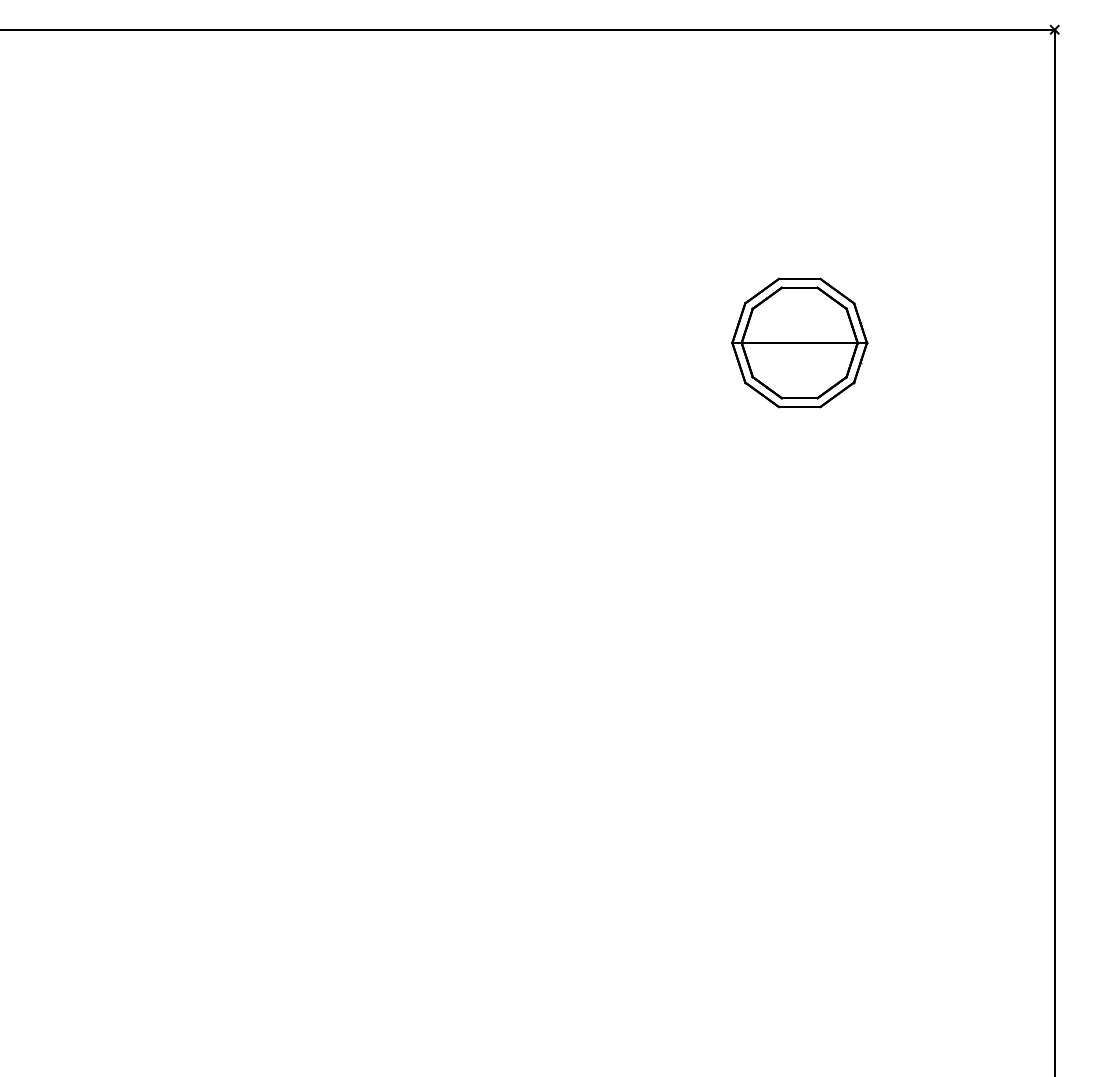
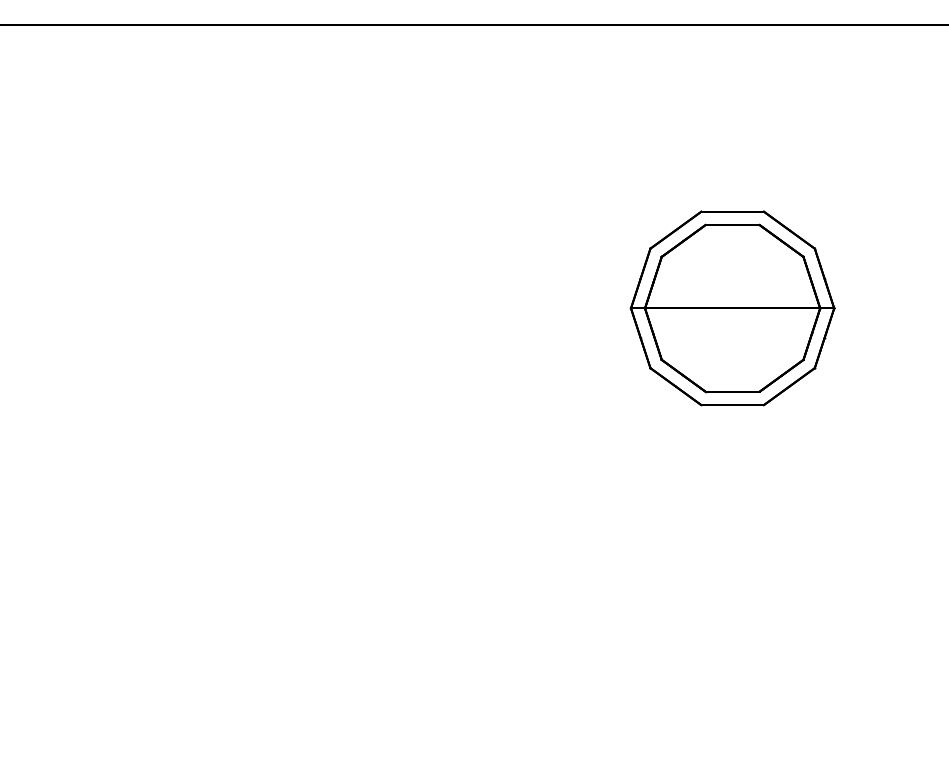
part: (799, 342) -> (732, 307), size x1.67

